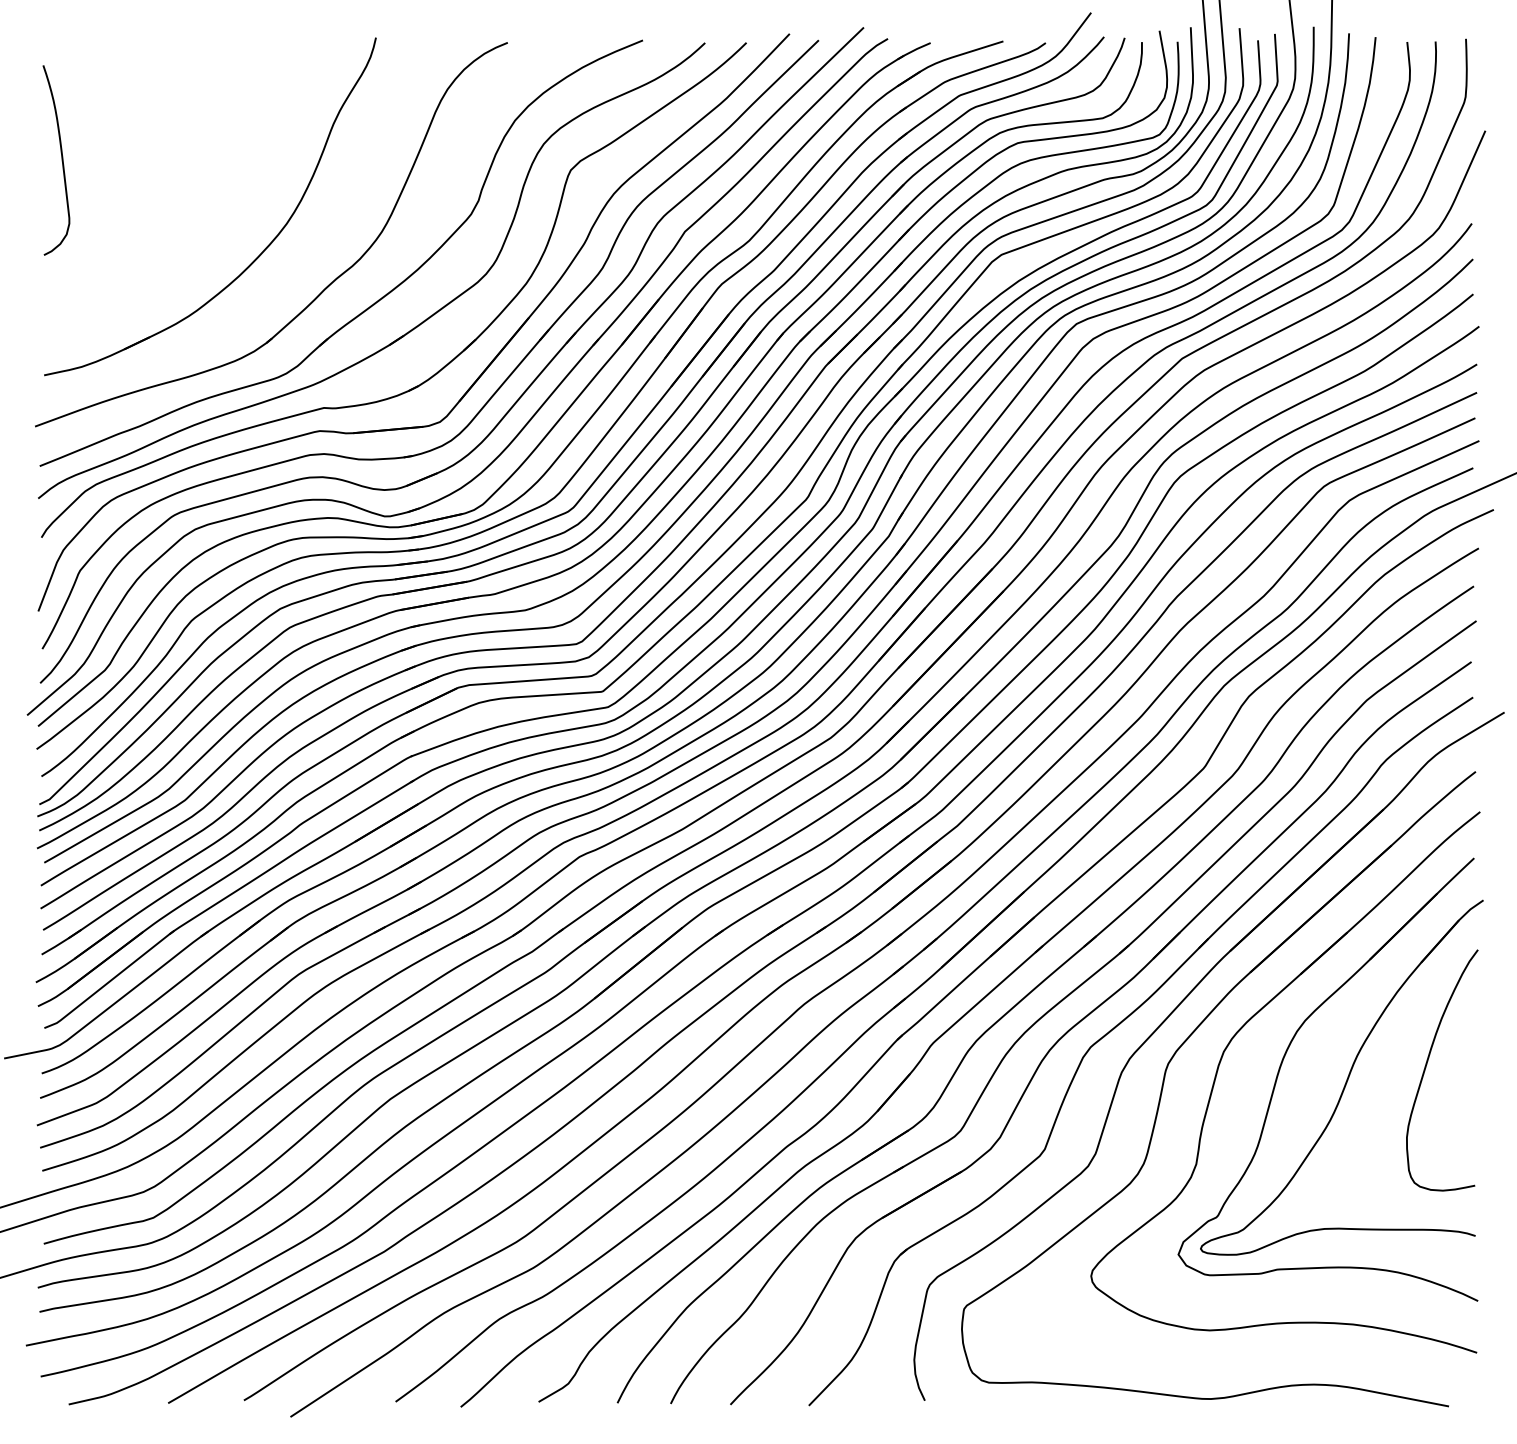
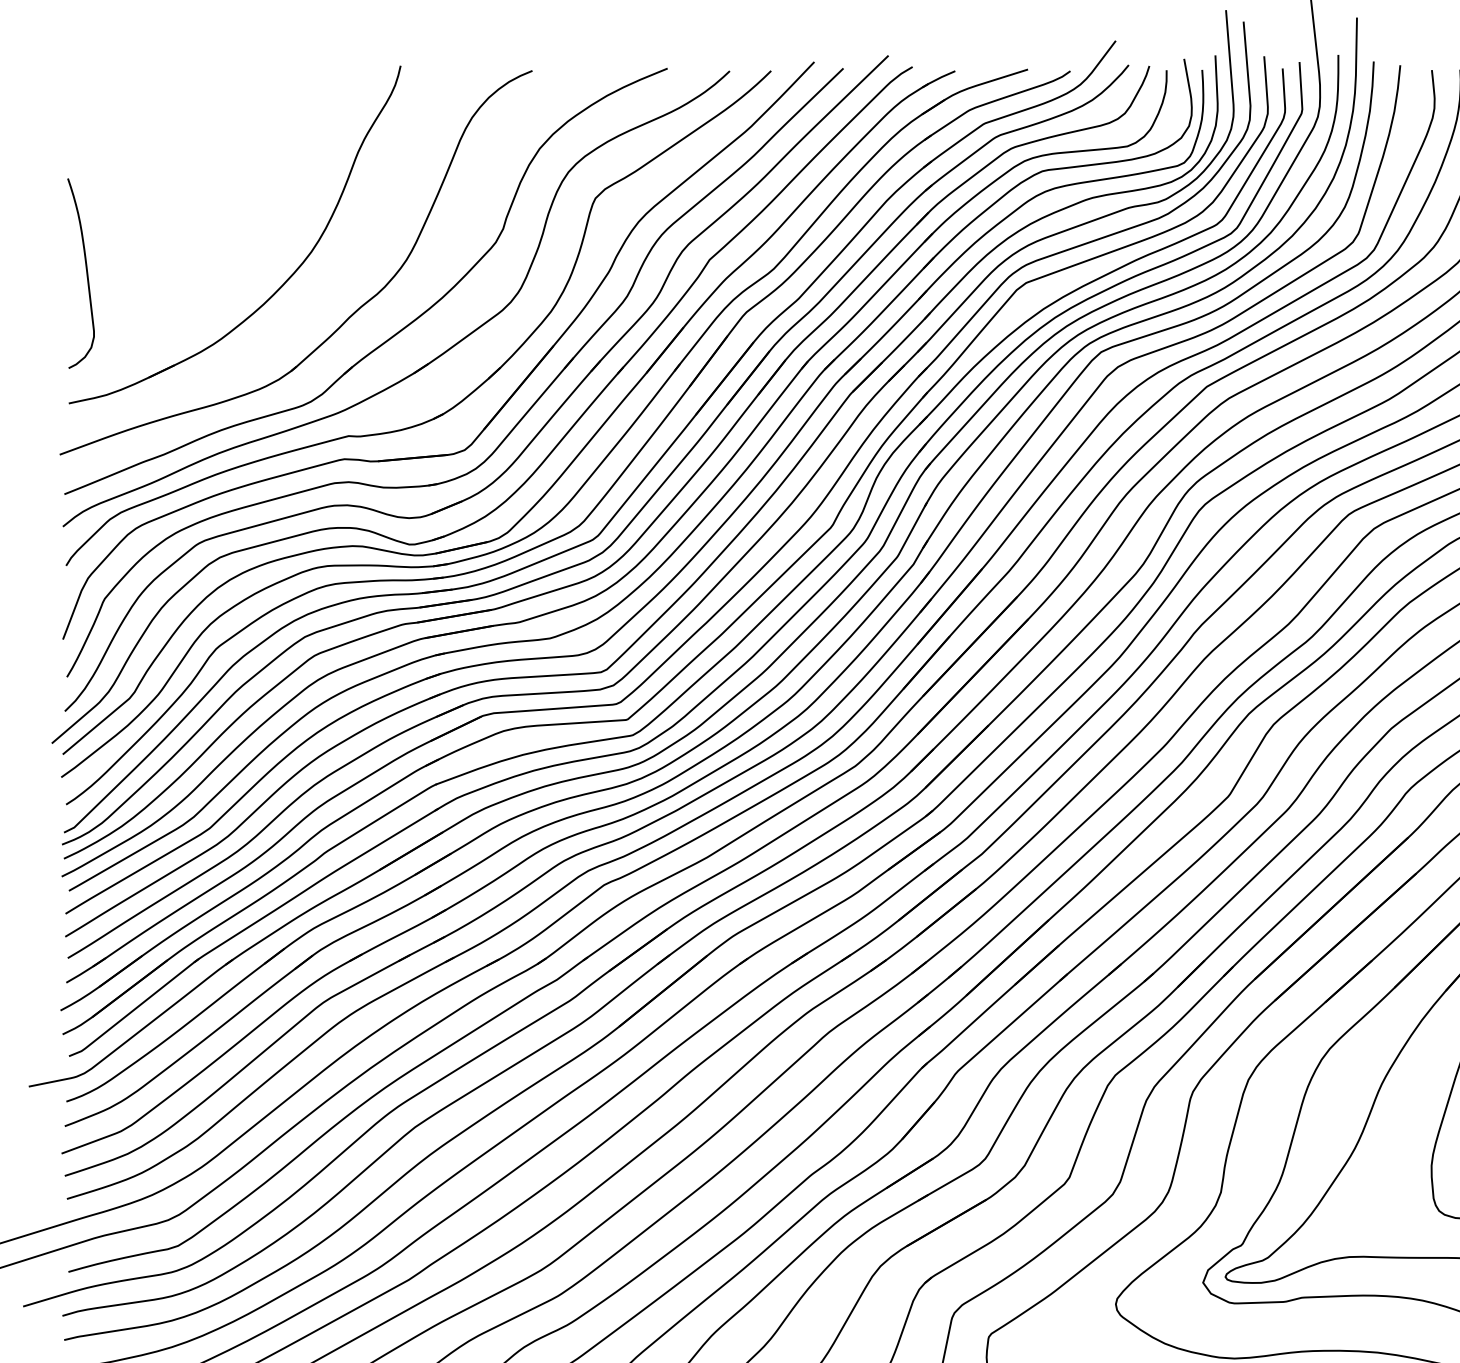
curve: (61, 160) -> (86, 273), moved

